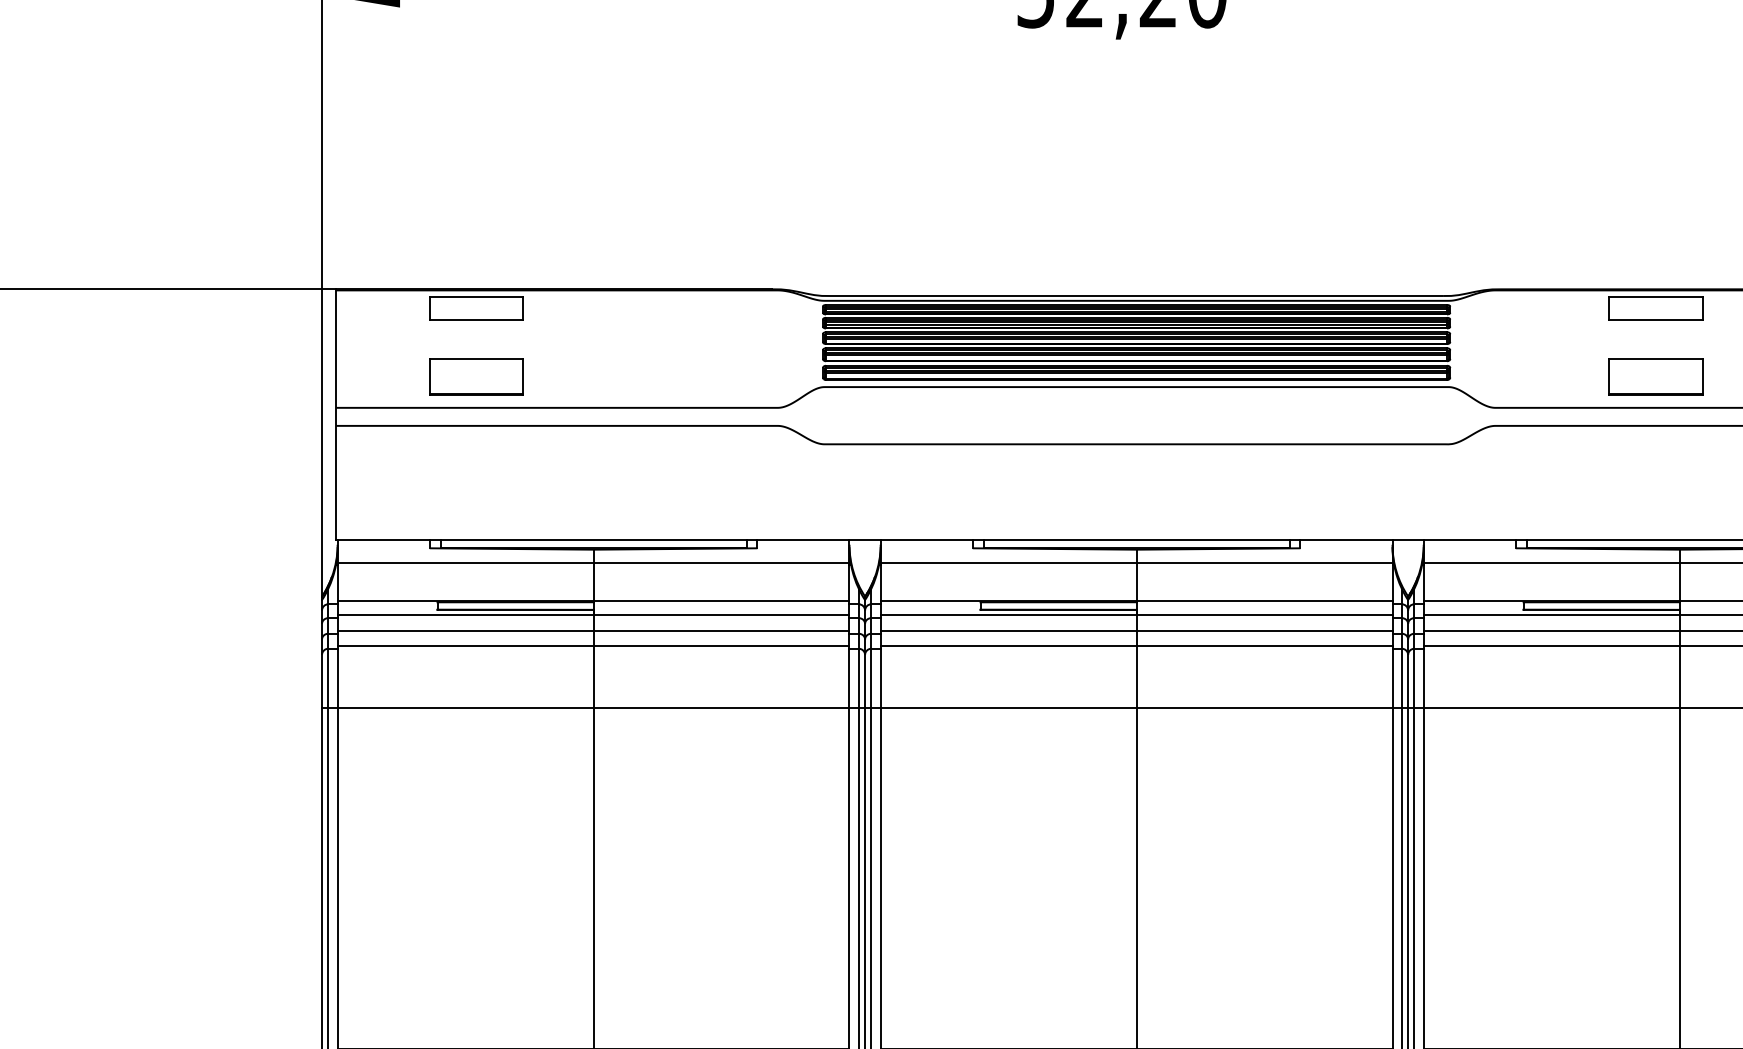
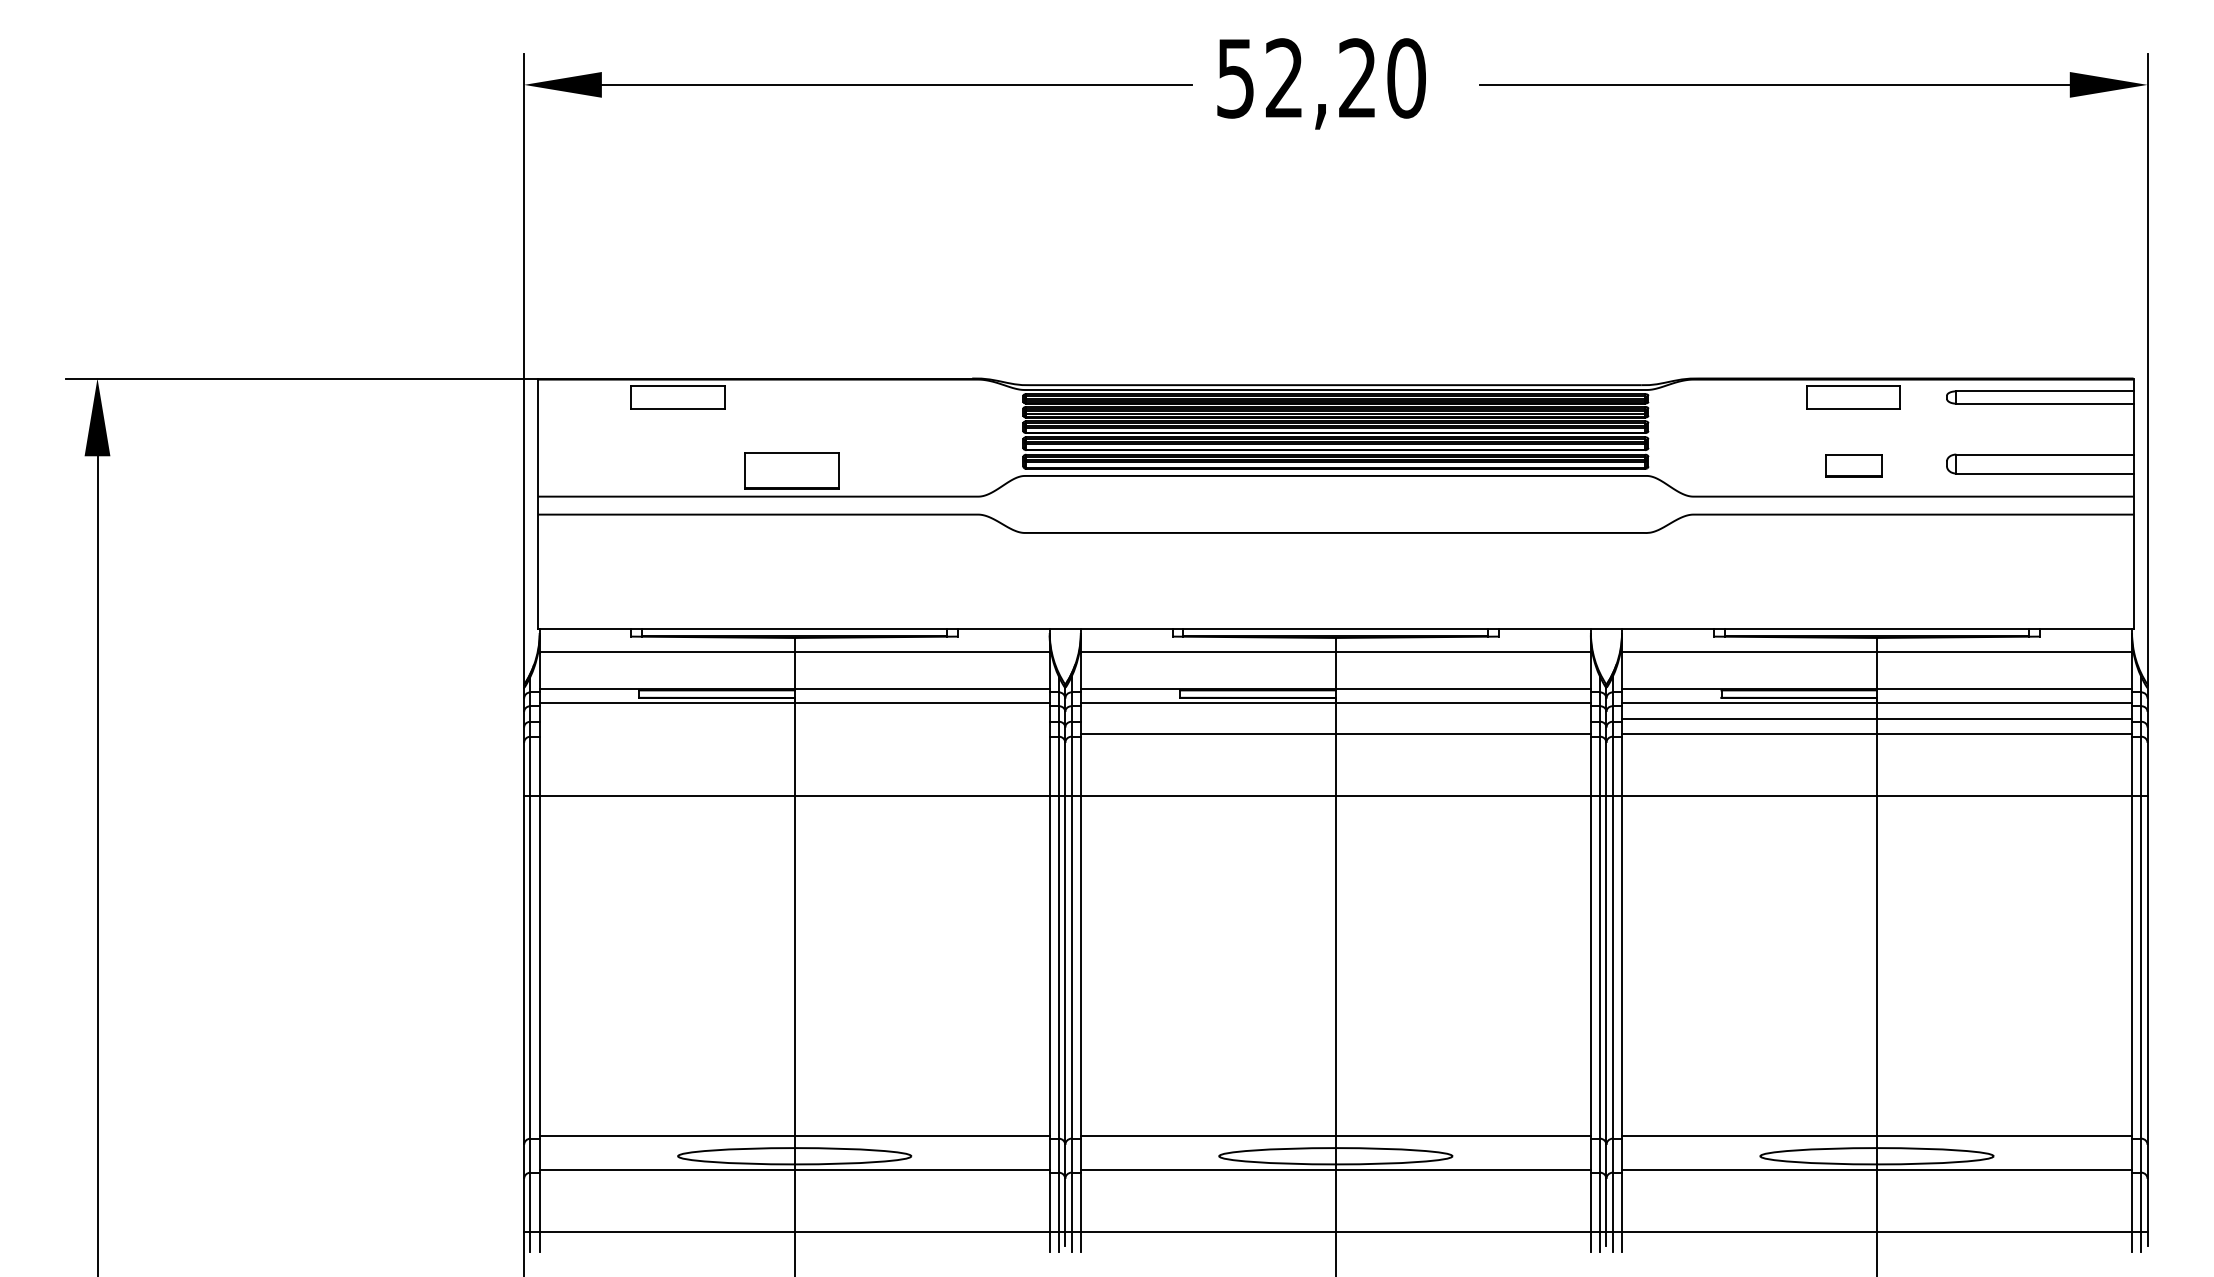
part: (475, 376) -> (791, 470), moved
part: (1656, 376) -> (1853, 465), size x0.6
line: (593, 630) -> (794, 718), removed
line: (1136, 630) -> (1335, 718), removed
line: (593, 645) -> (794, 733), removed

